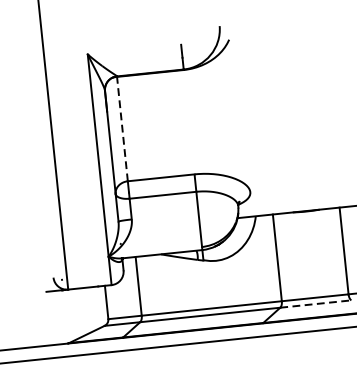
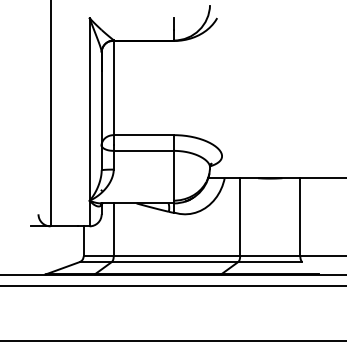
line: (122, 128) -> (113, 87), dashed -> solid
line: (316, 304) -> (270, 262), dashed -> solid

